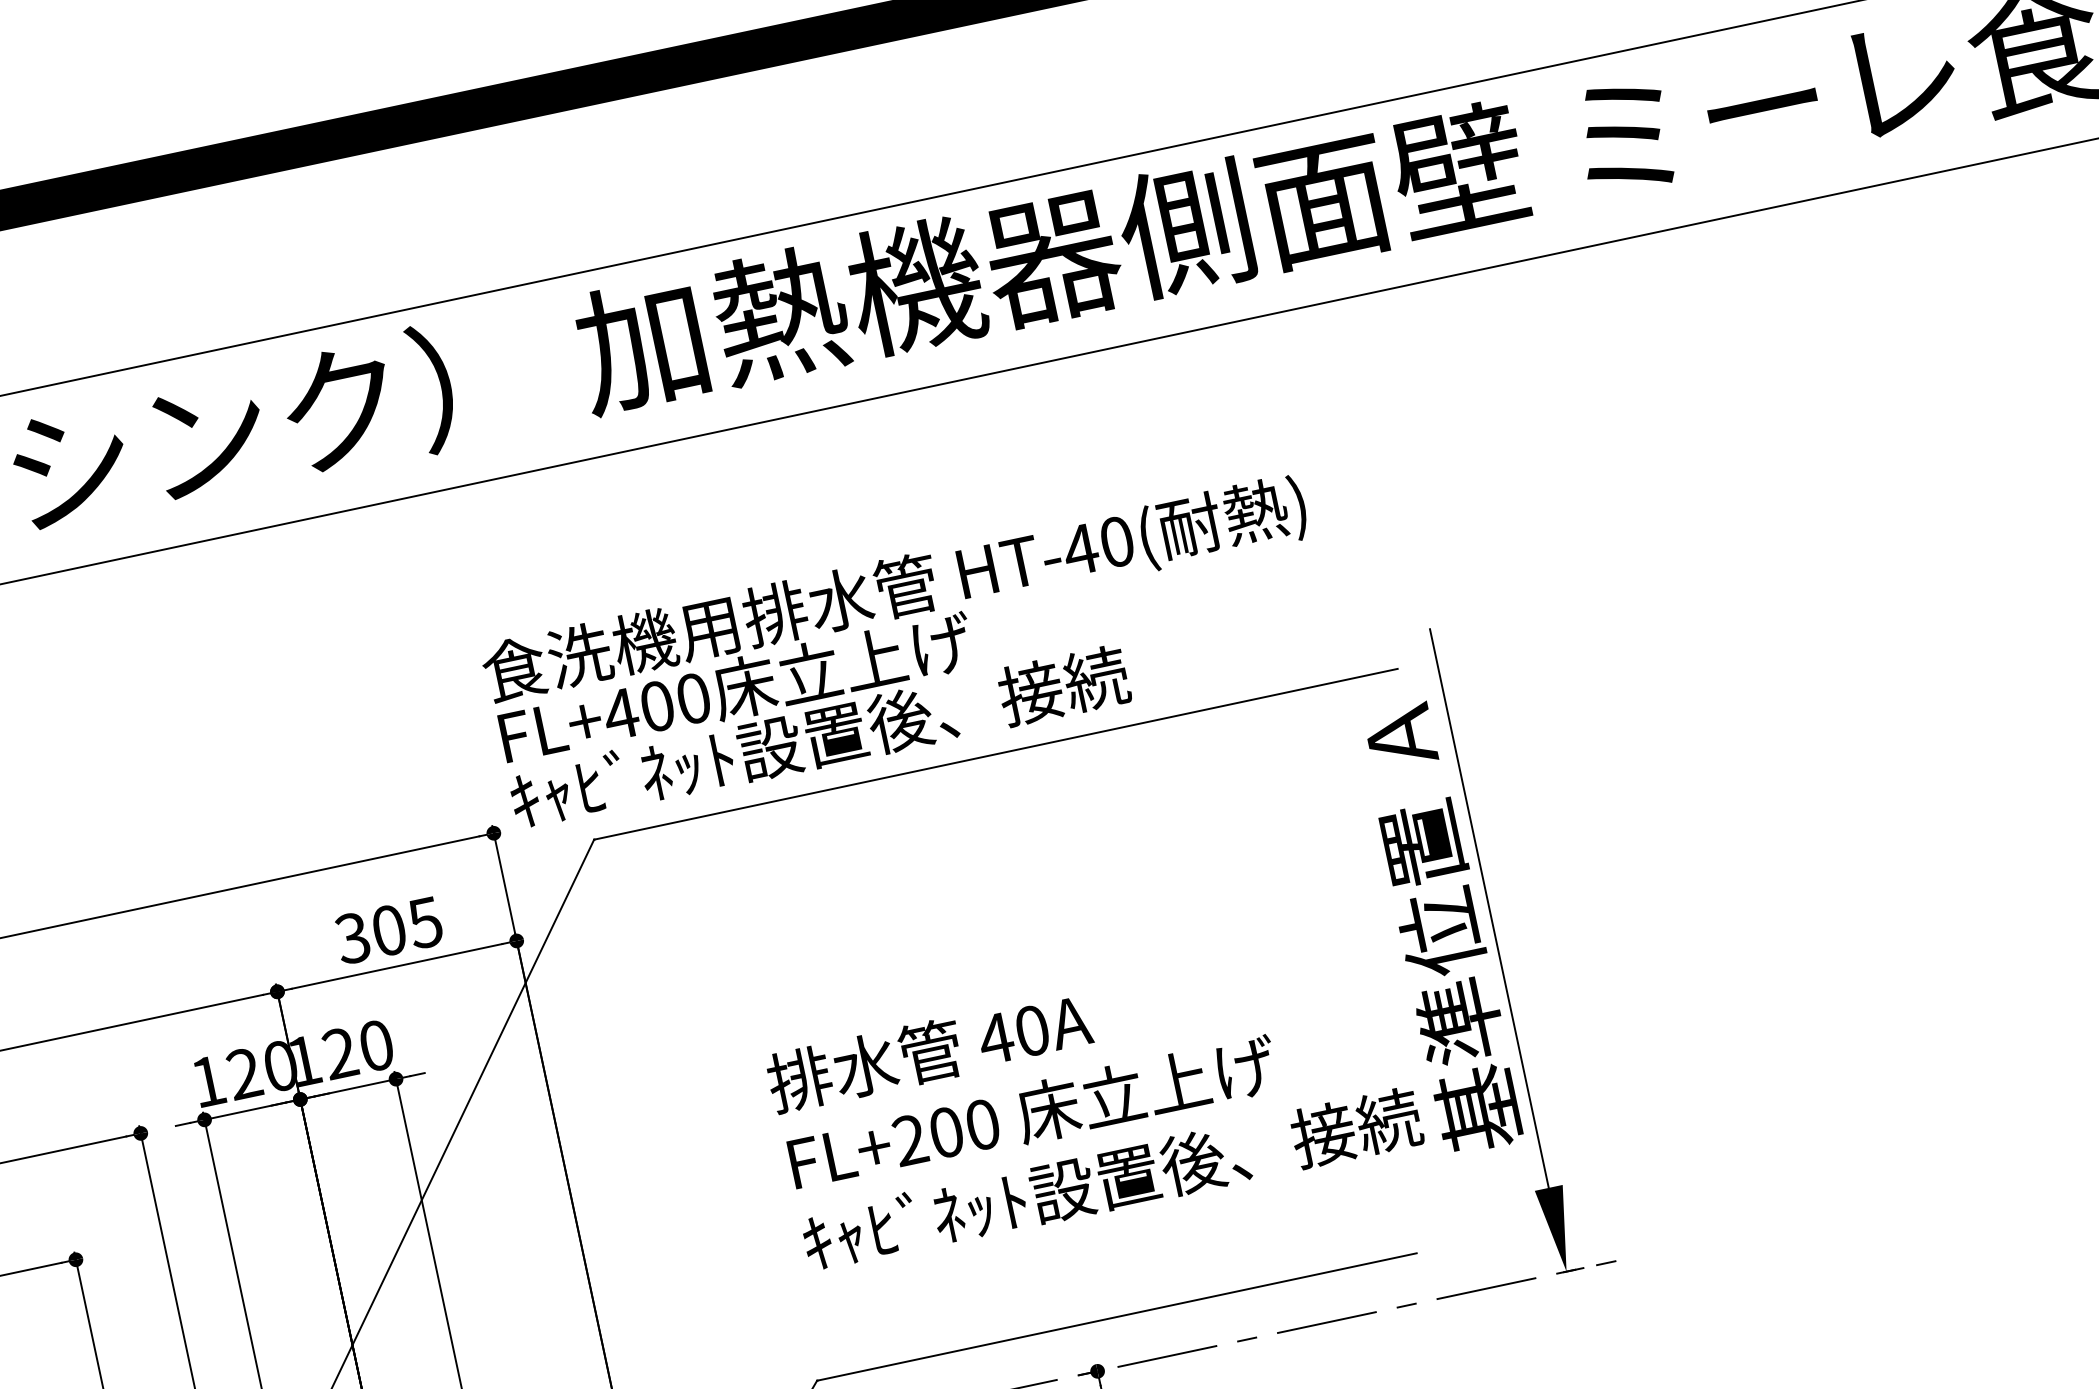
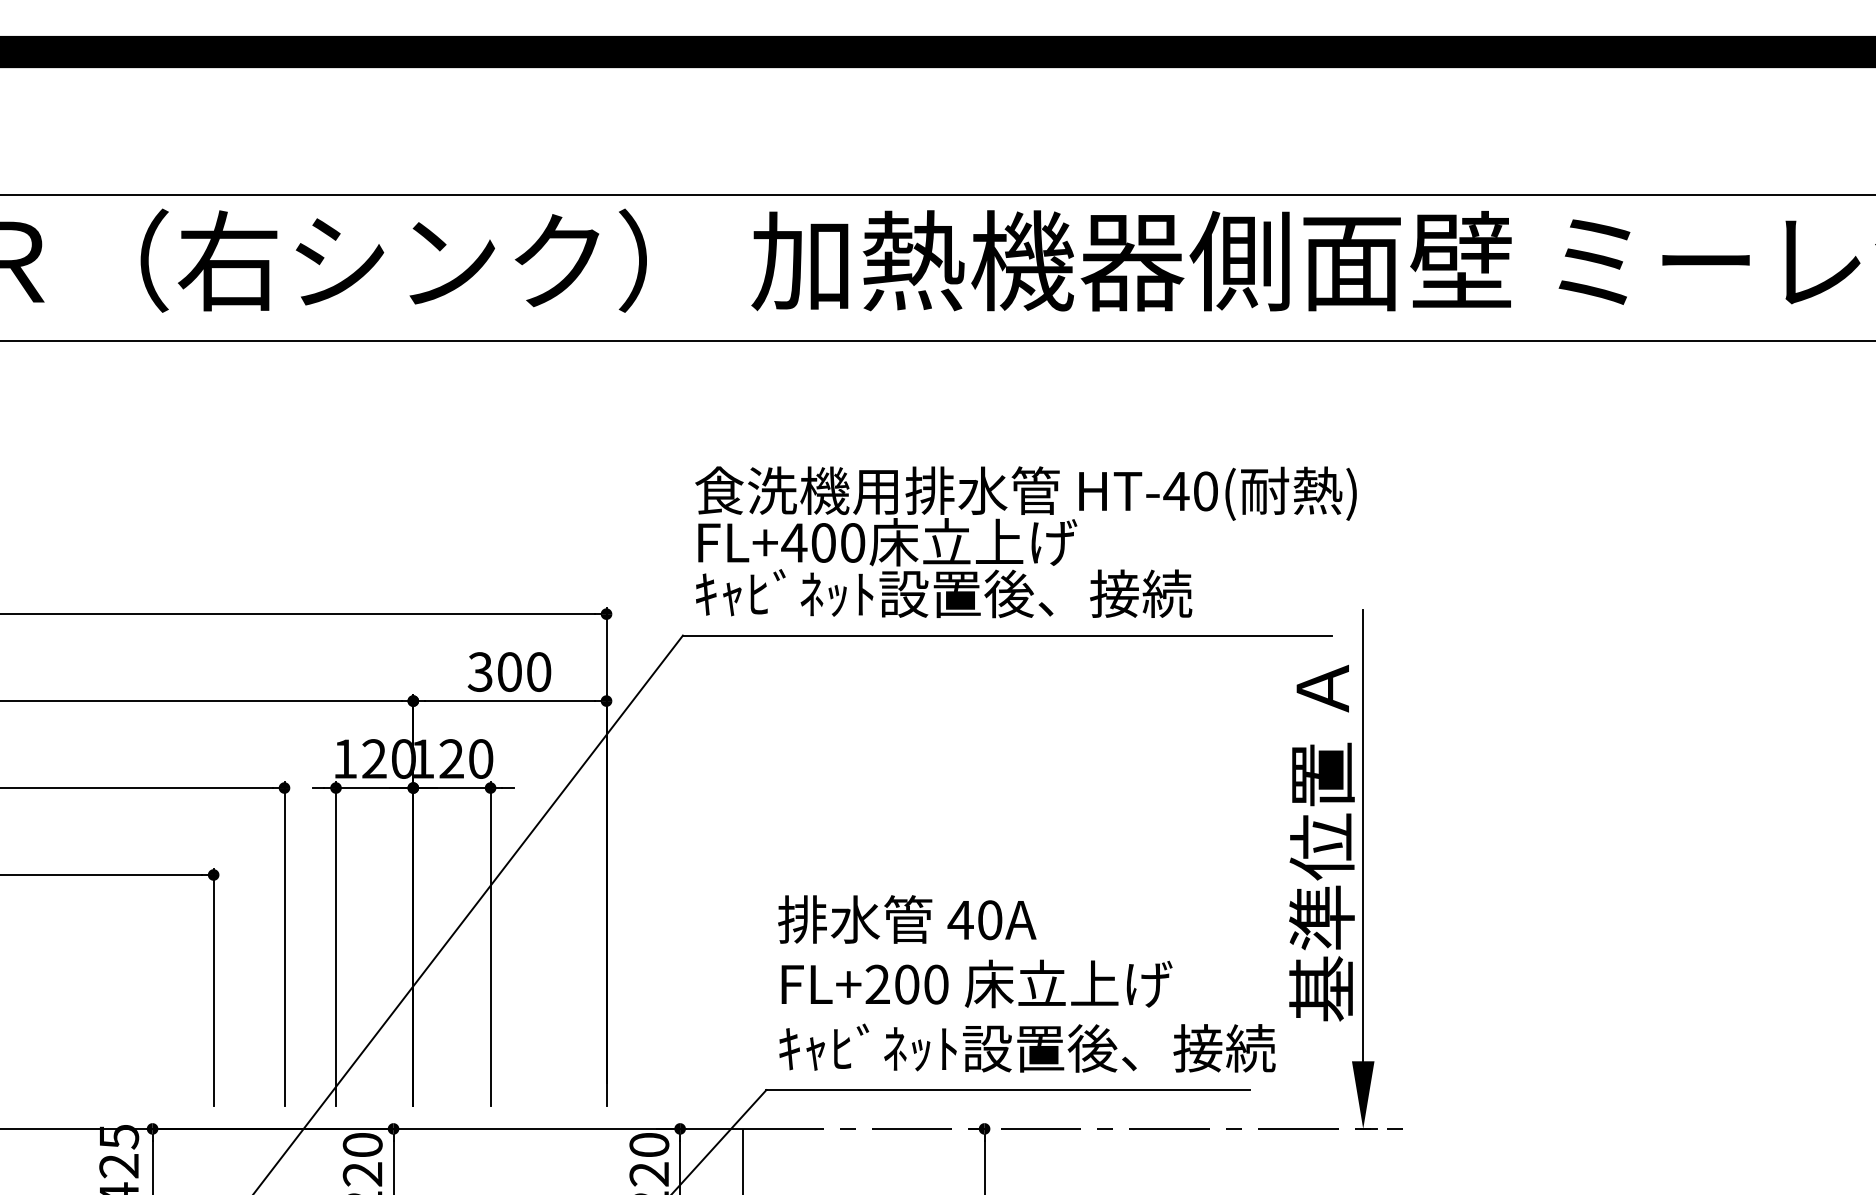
text: (907, 652) -> (1025, 542), moved
text: (424, 922) -> (538, 671), 305 -> 300
text: (1094, 1099) -> (1026, 983), moved

